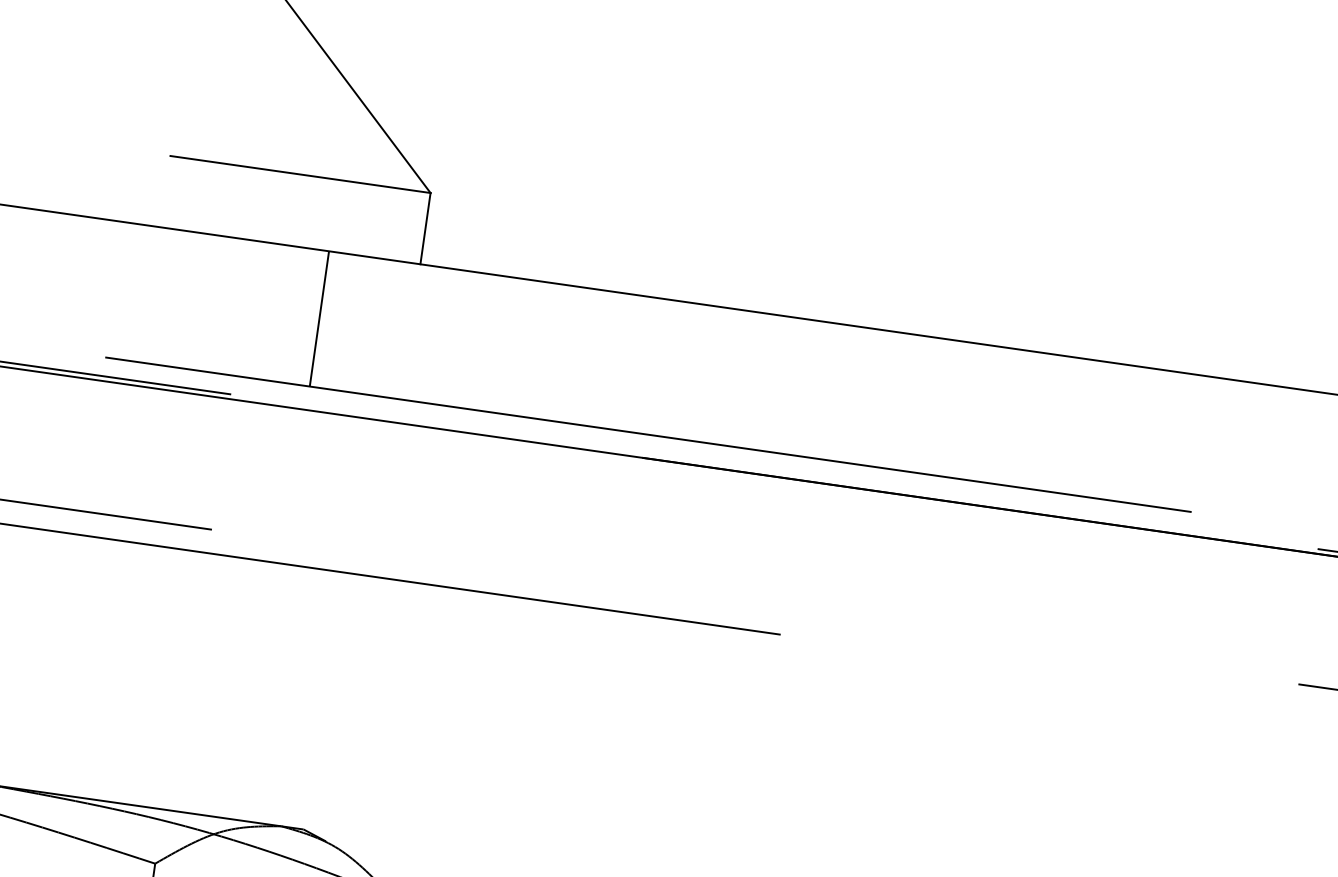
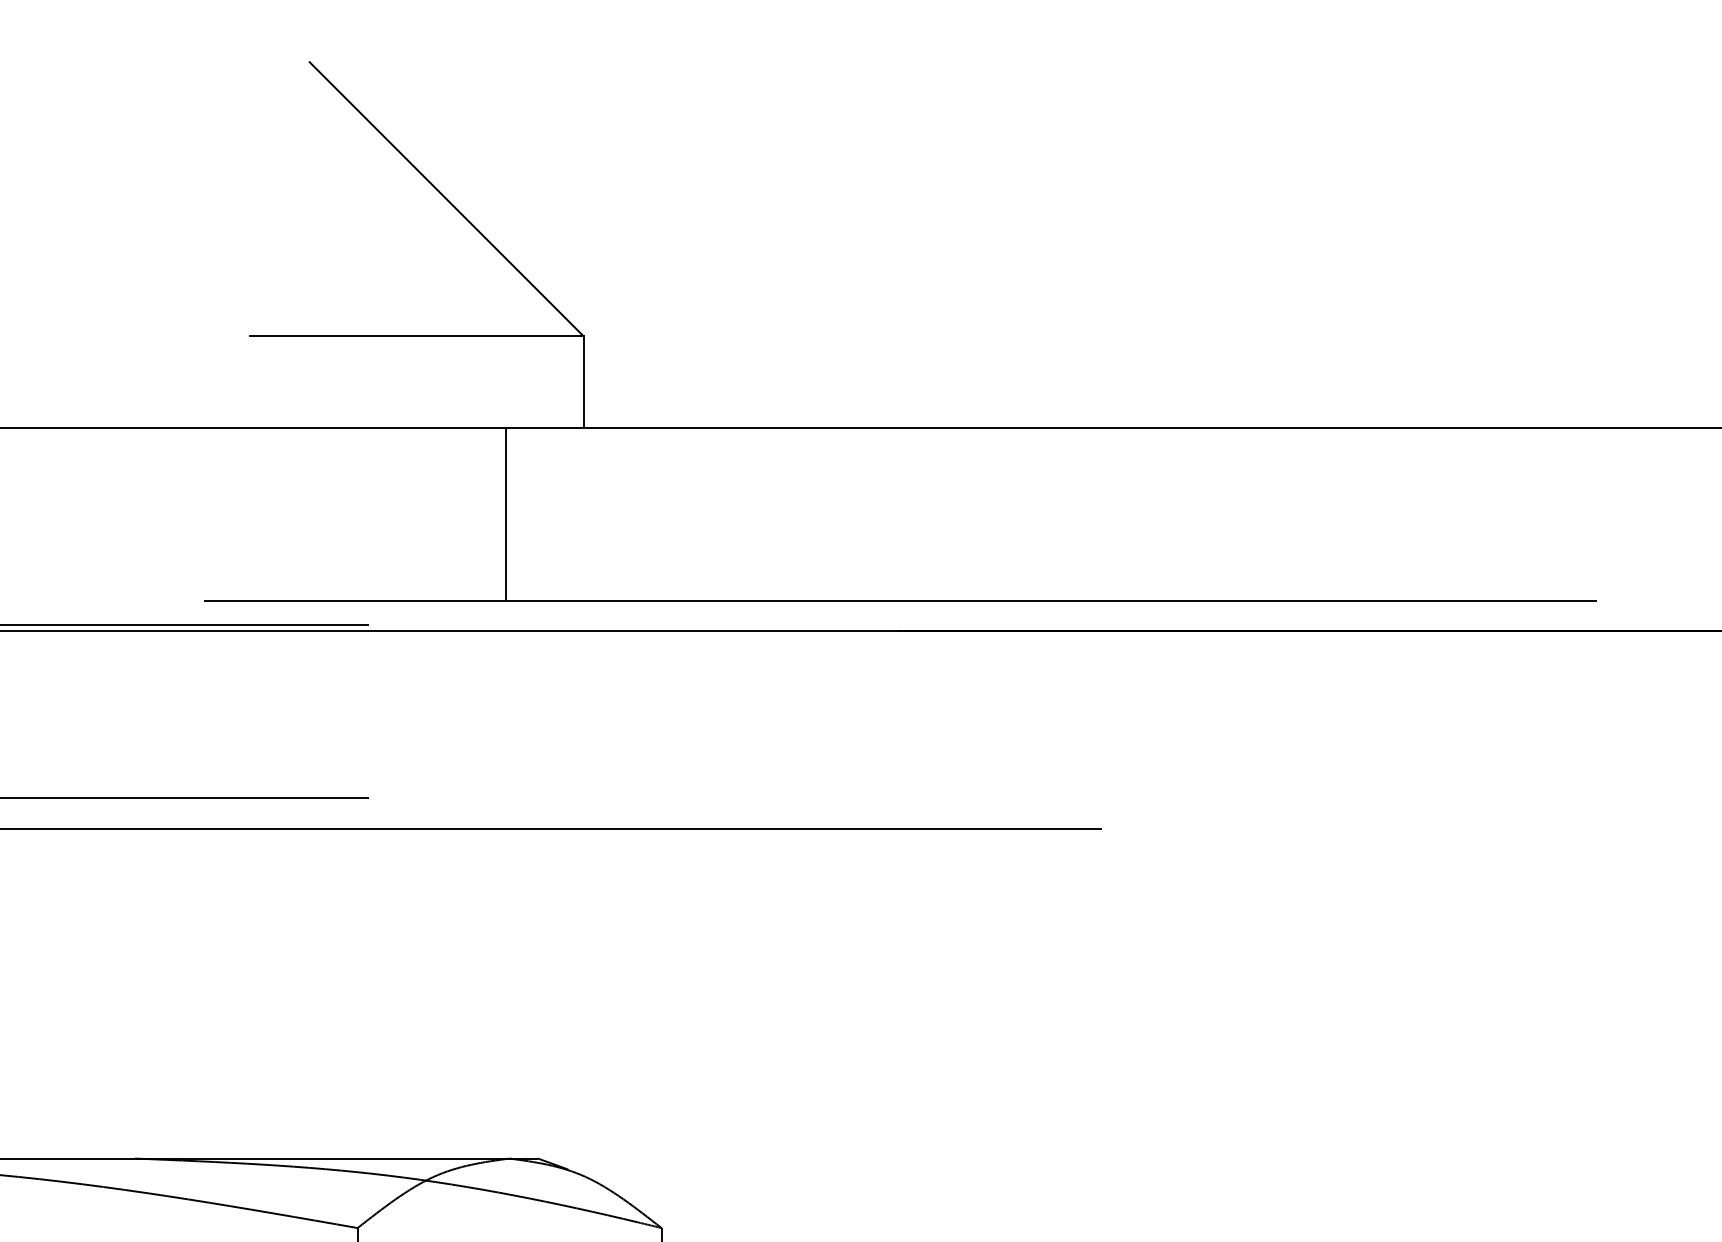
line: (319, 319) -> (505, 514), moved

